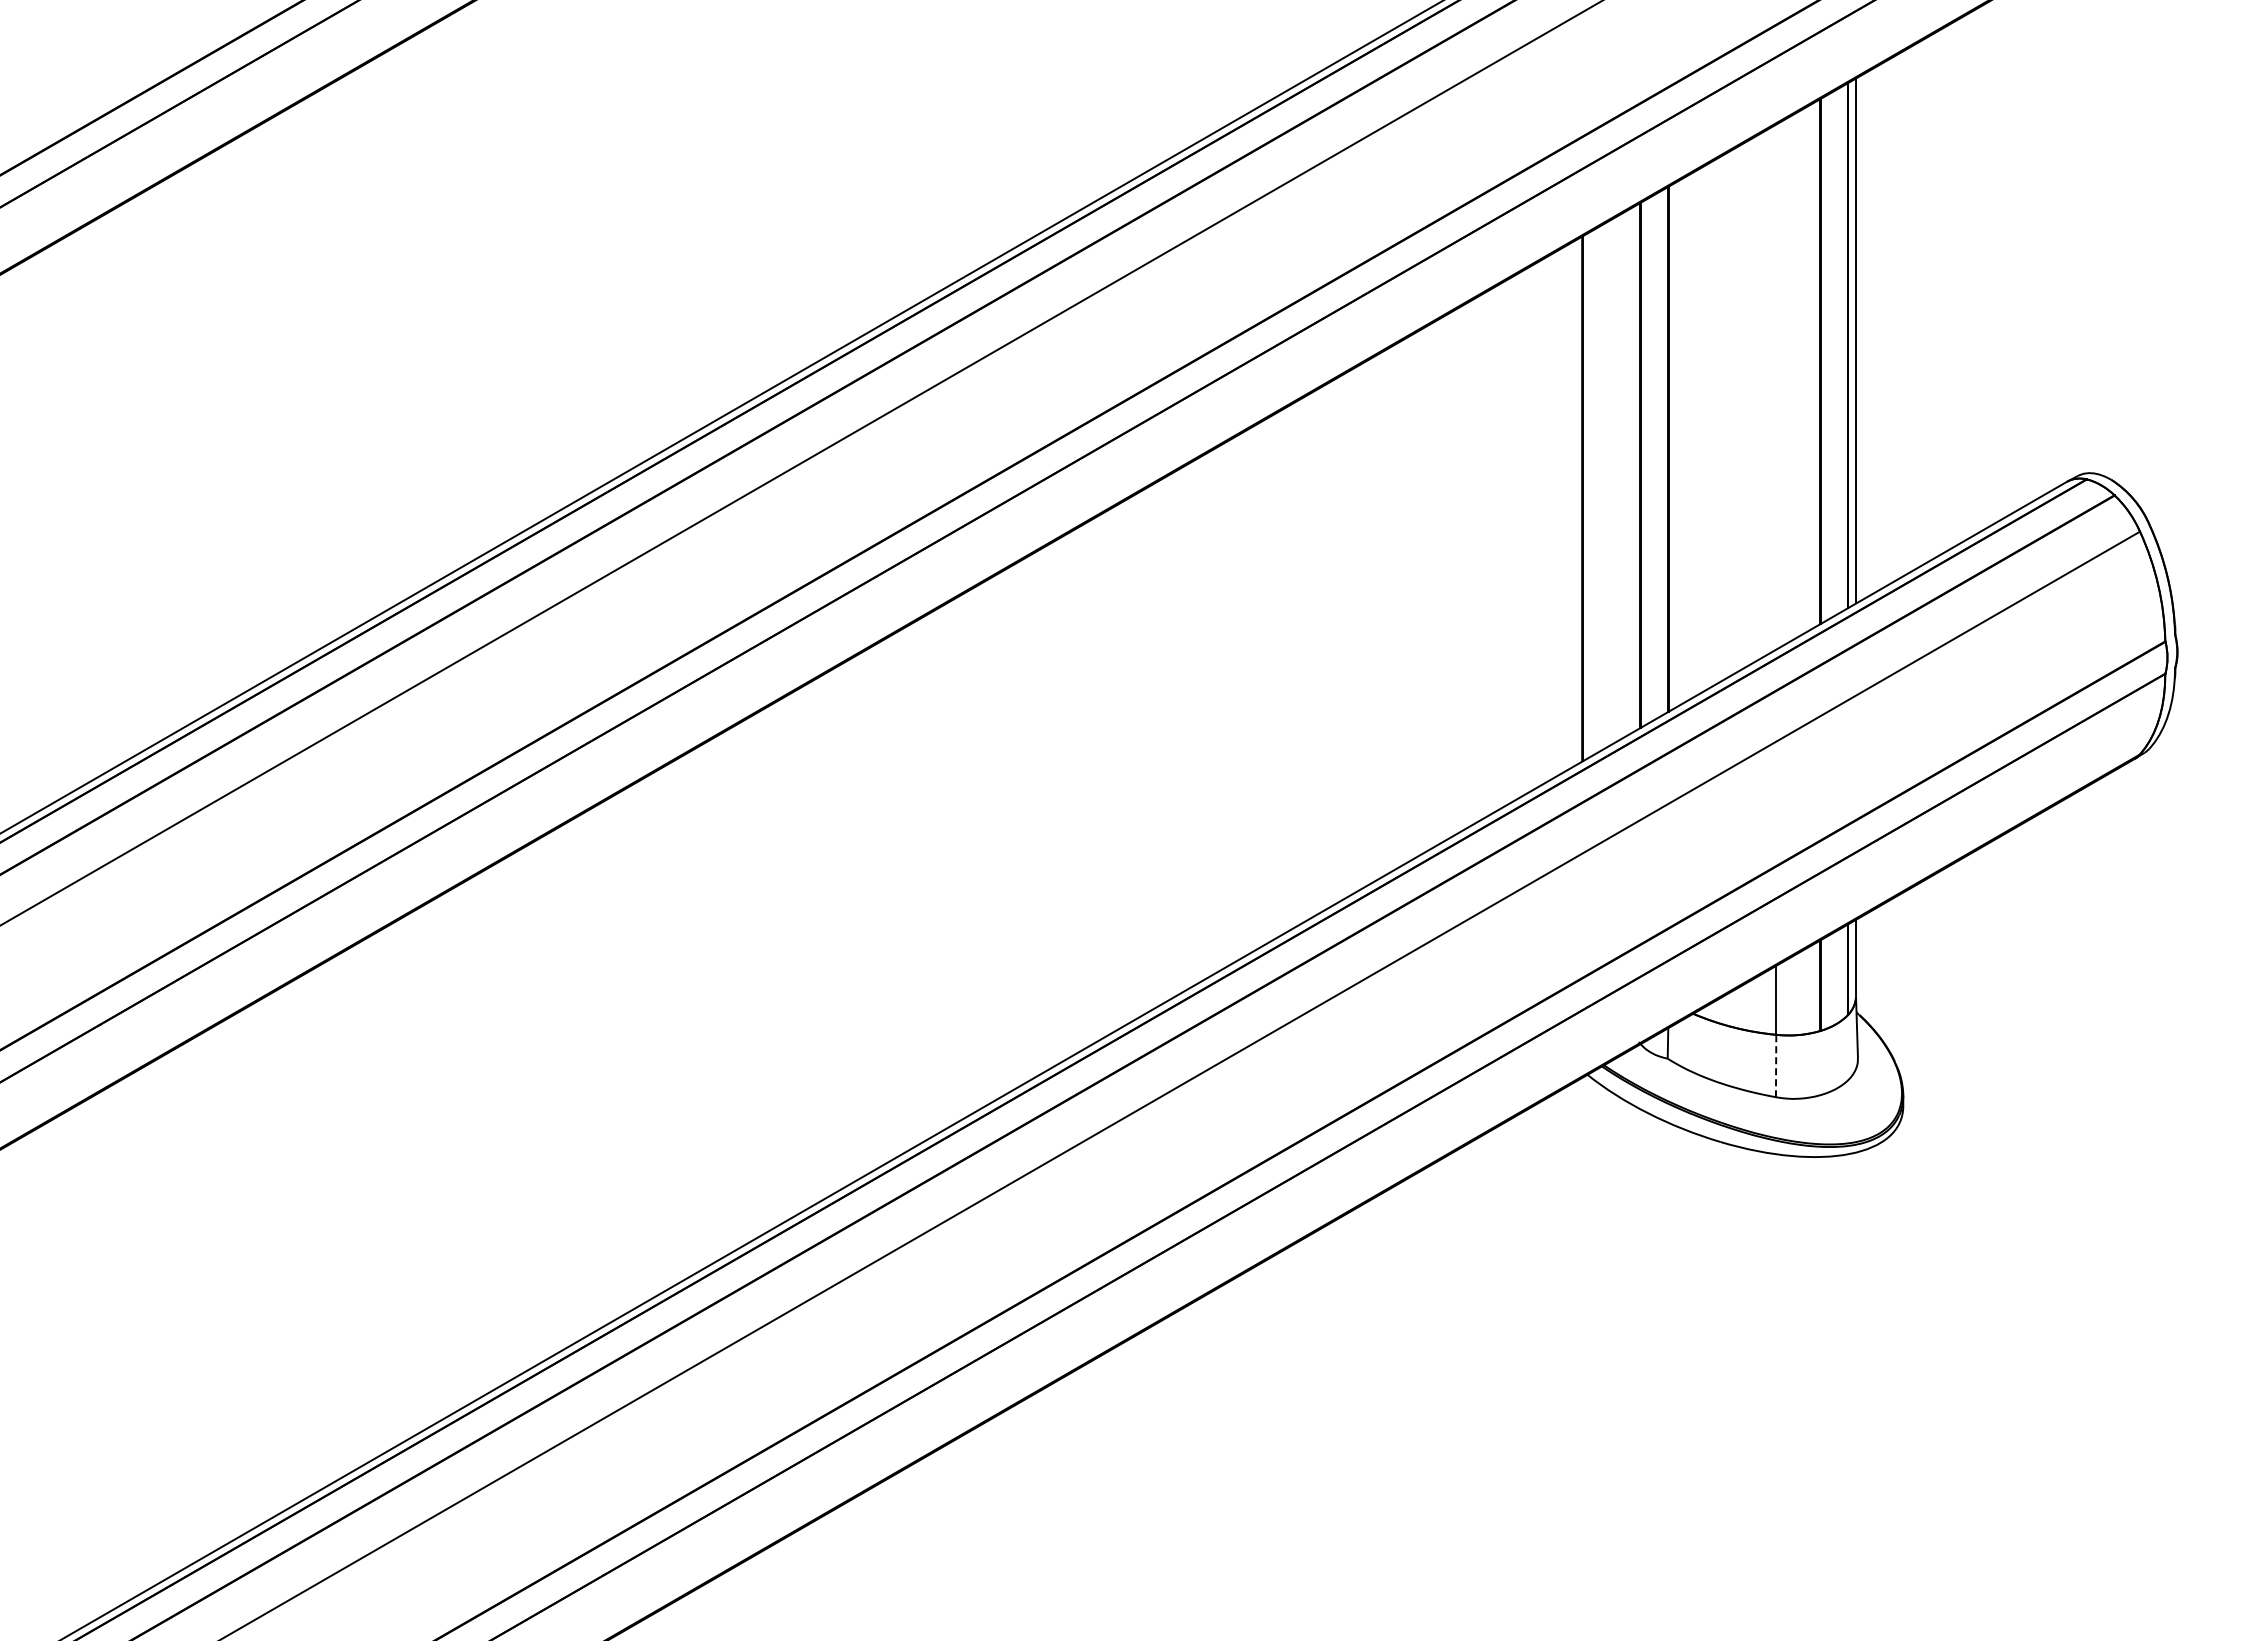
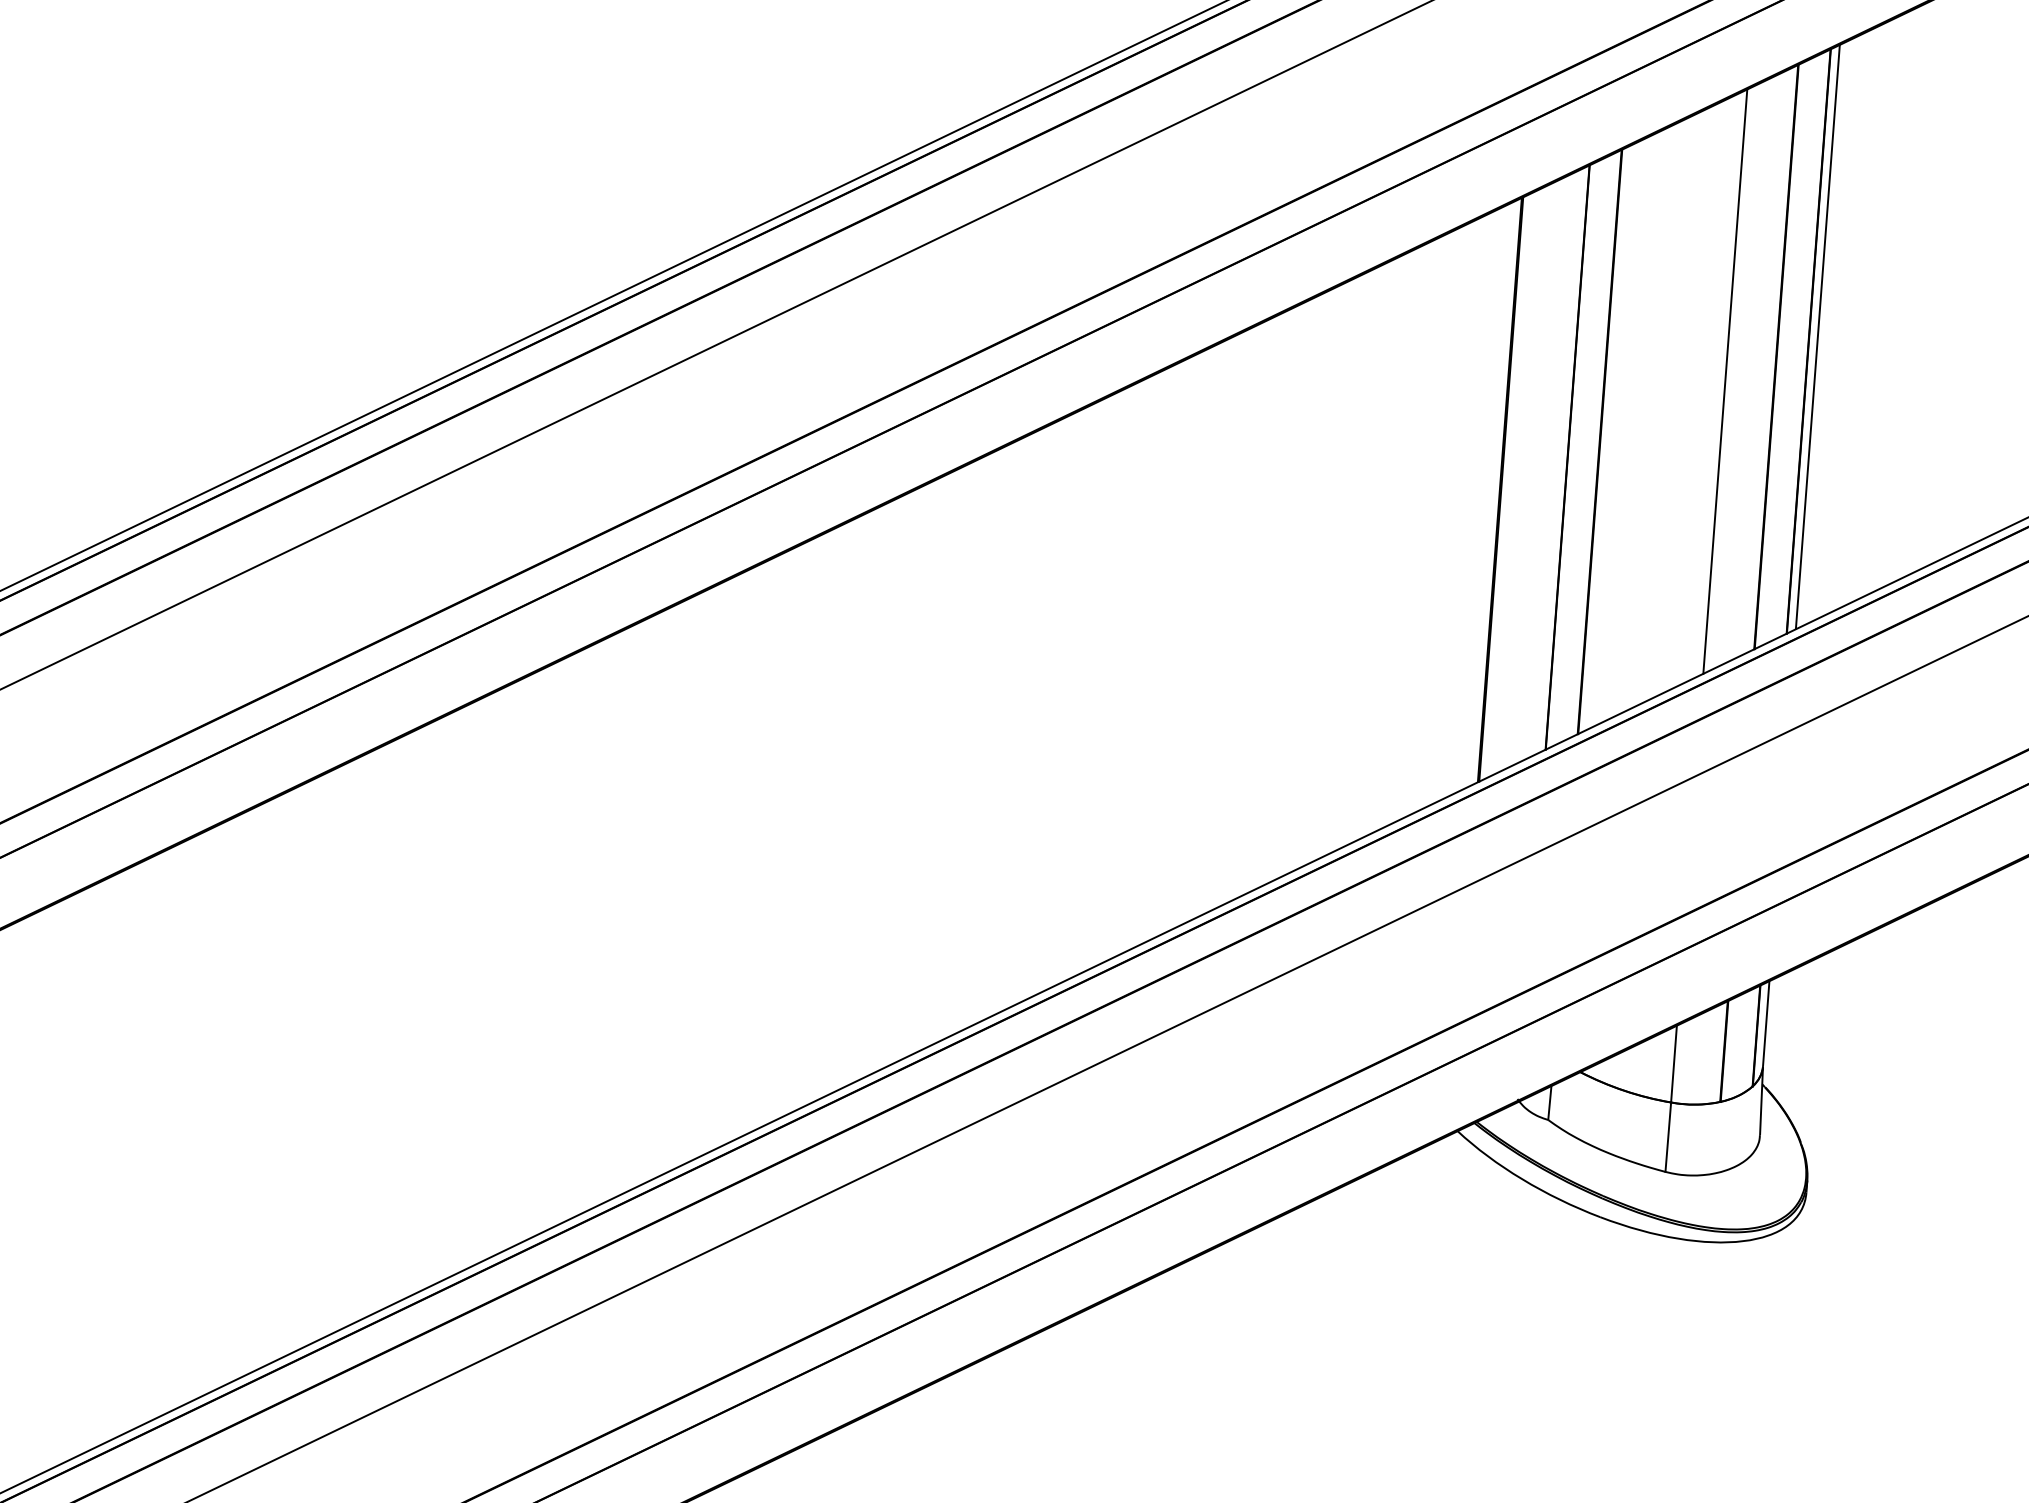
line: (1776, 386) -> (1725, 381), added
line: (1776, 1065) -> (1668, 1136), dashed -> solid

